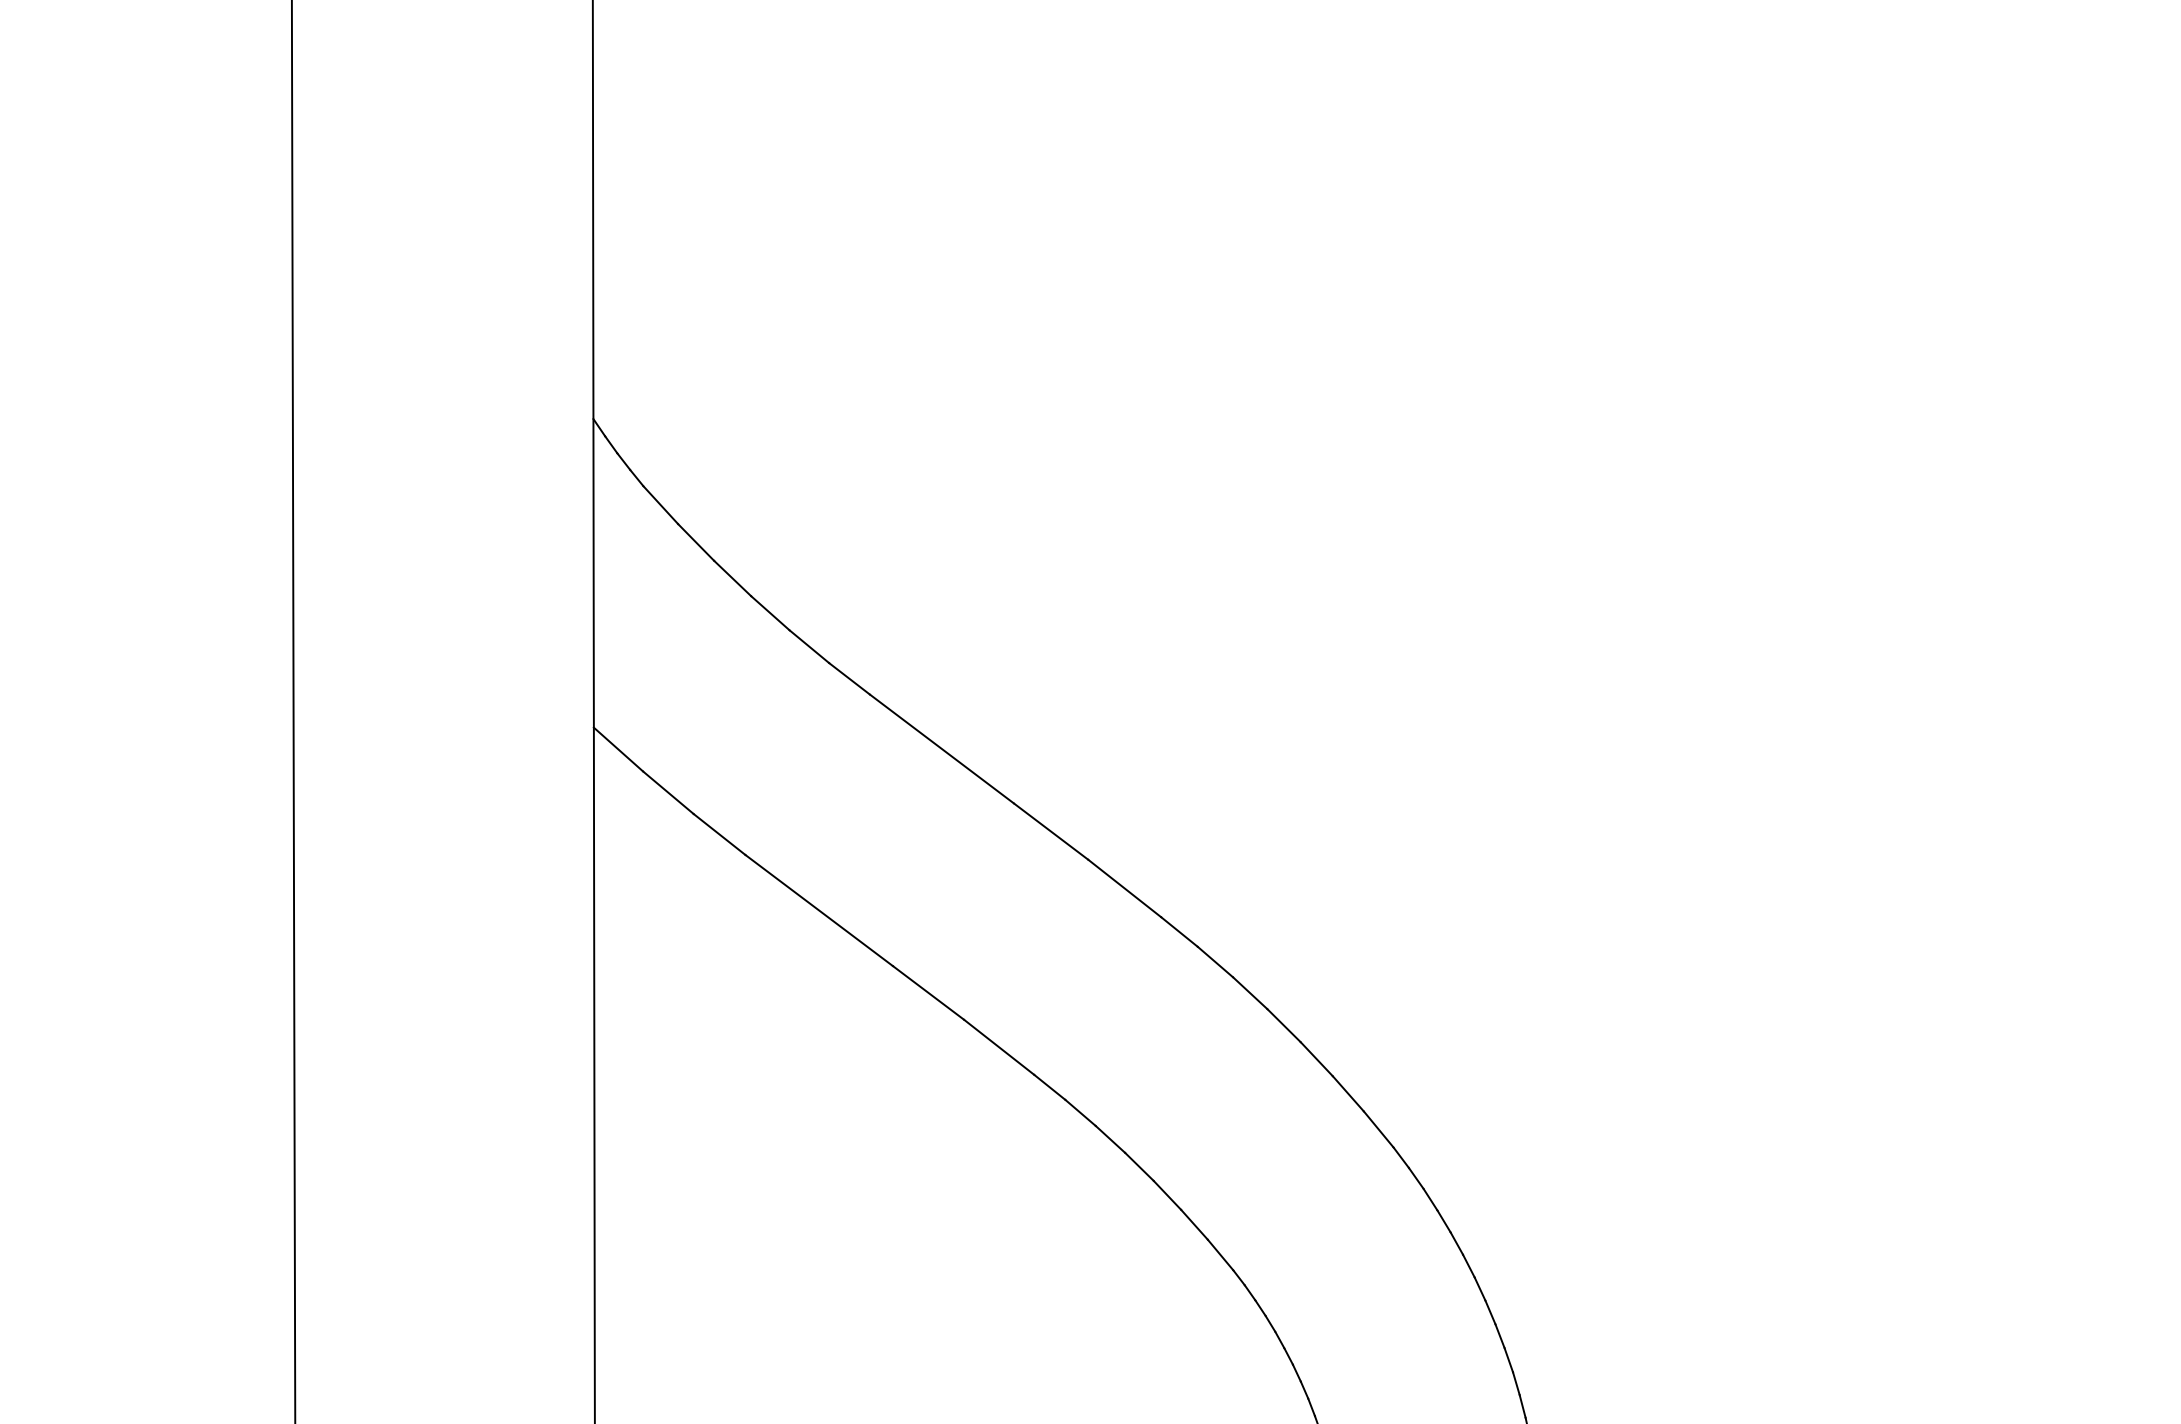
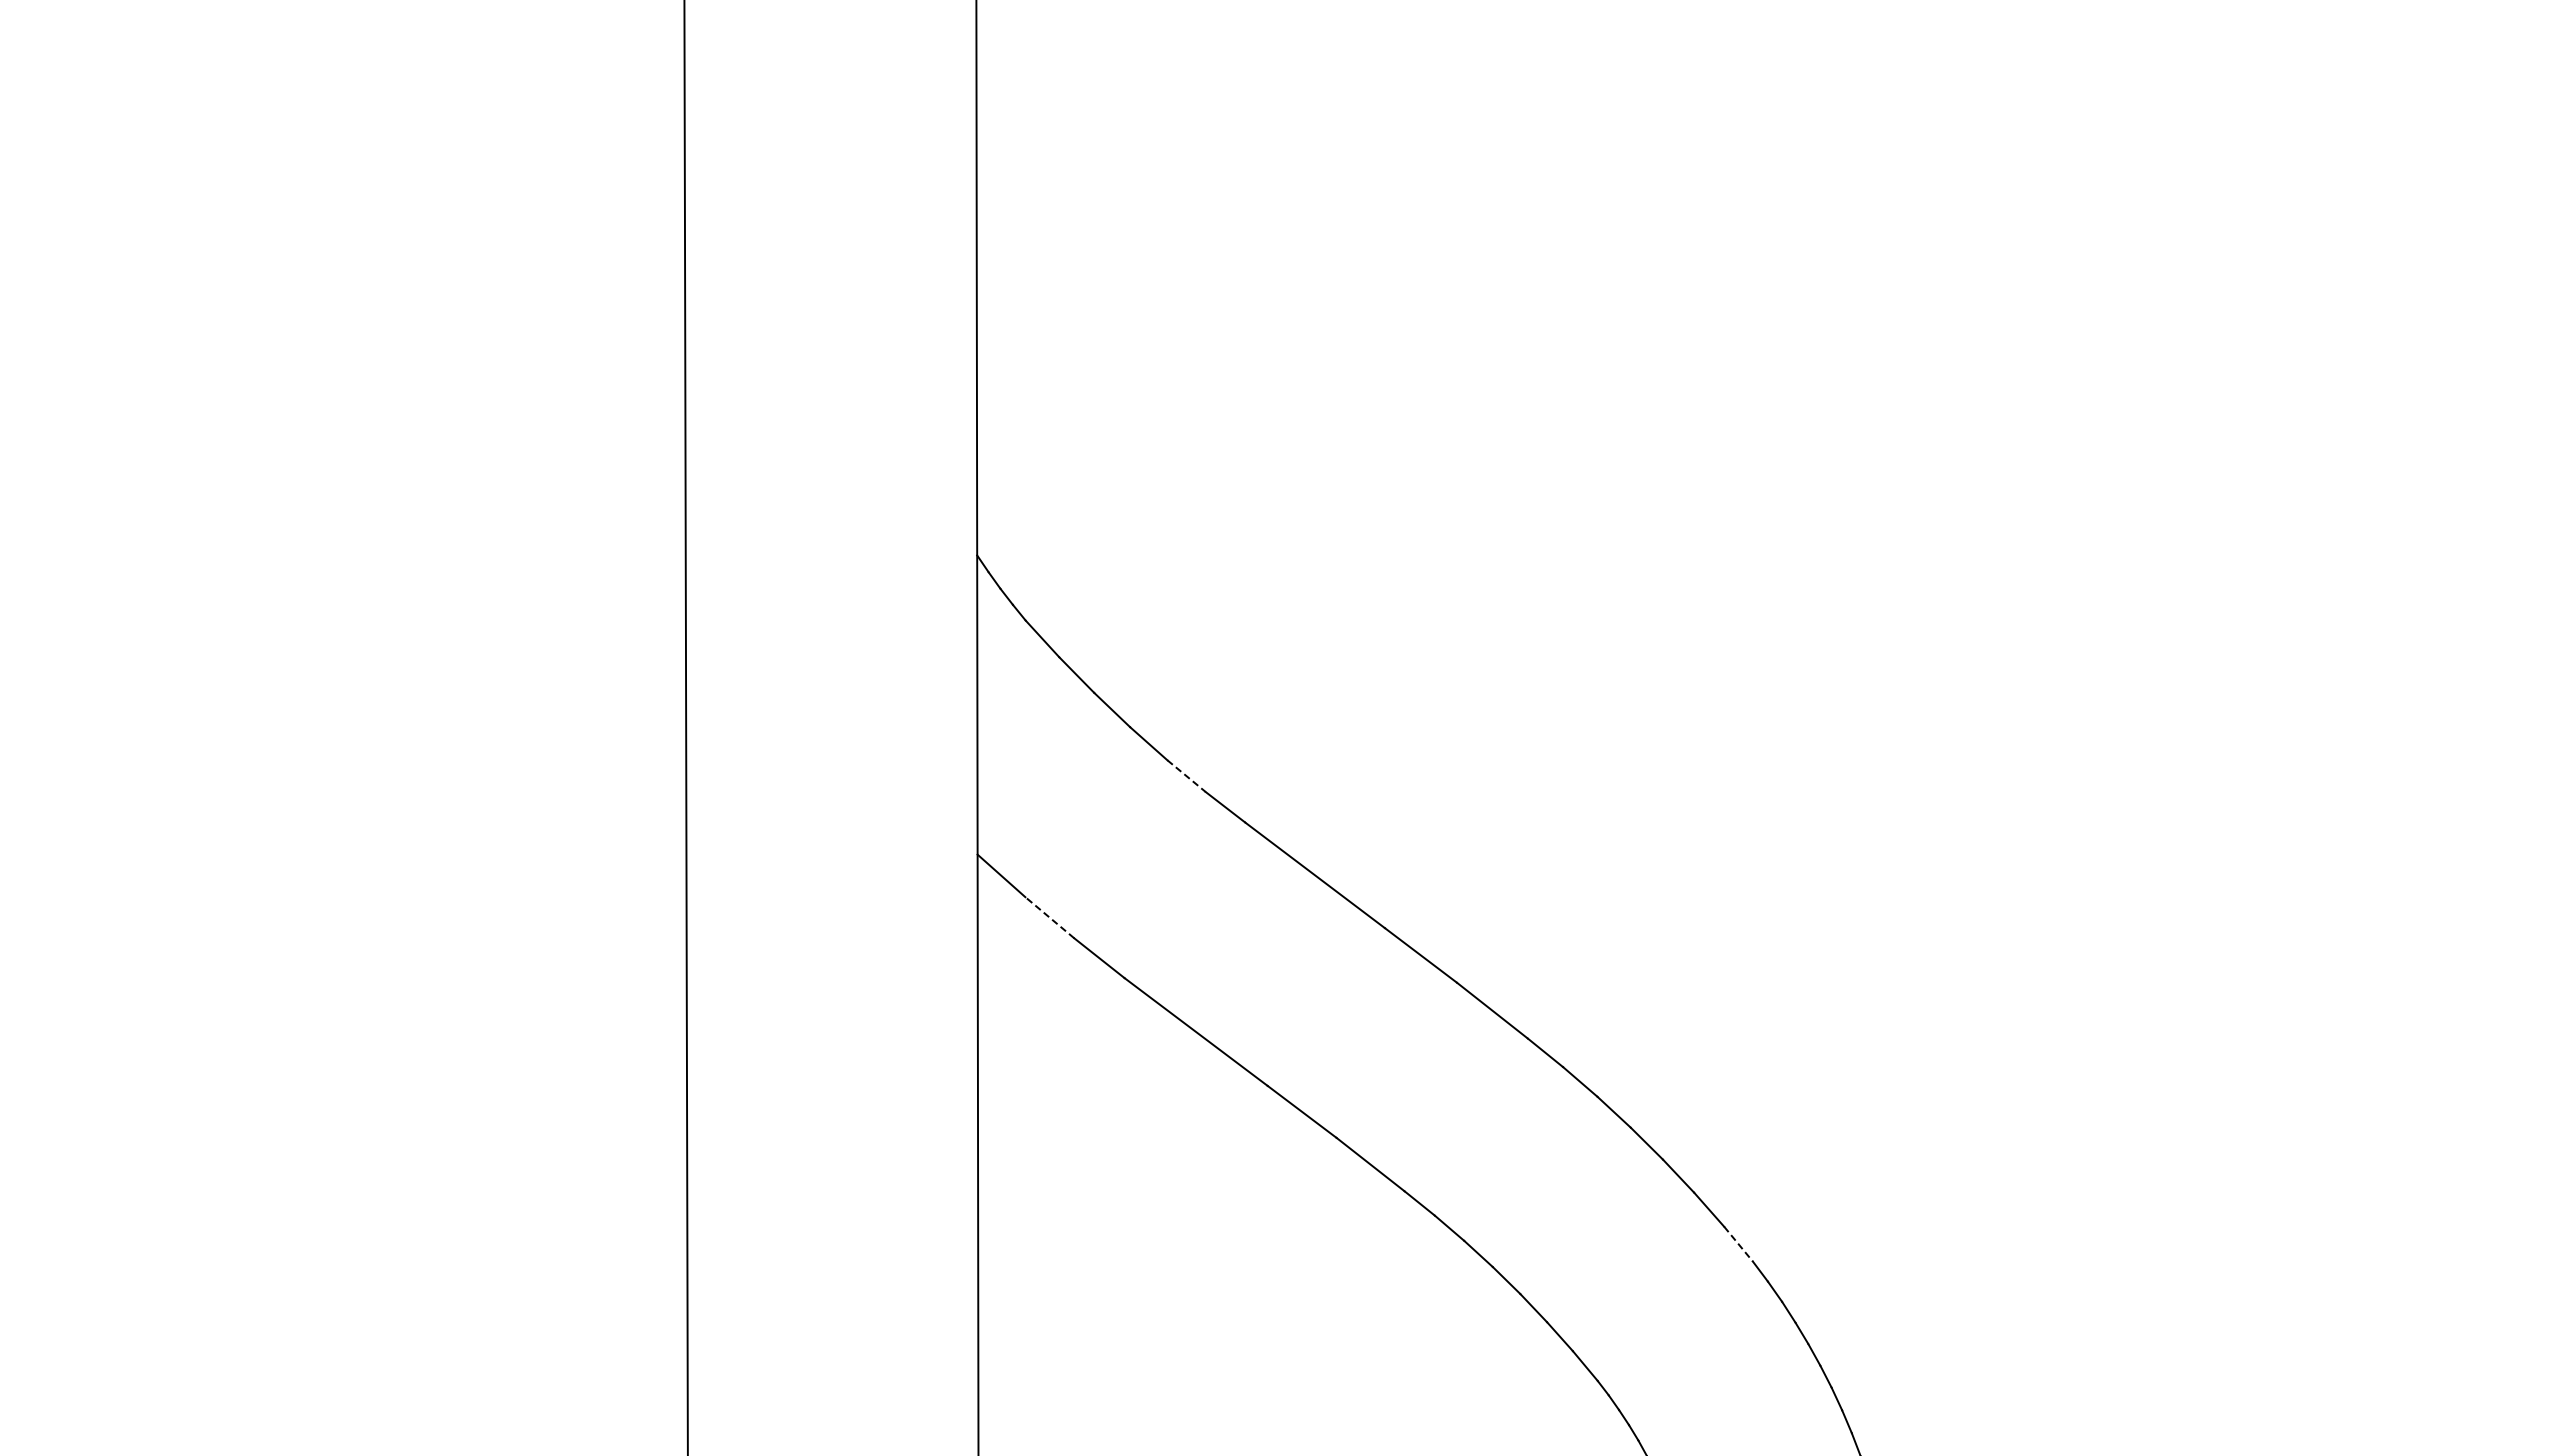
line: (809, 647) -> (1186, 776), solid -> dashed
line: (668, 792) -> (1049, 917), solid -> dashed
line: (1378, 1129) -> (1738, 1244), solid -> dashed

